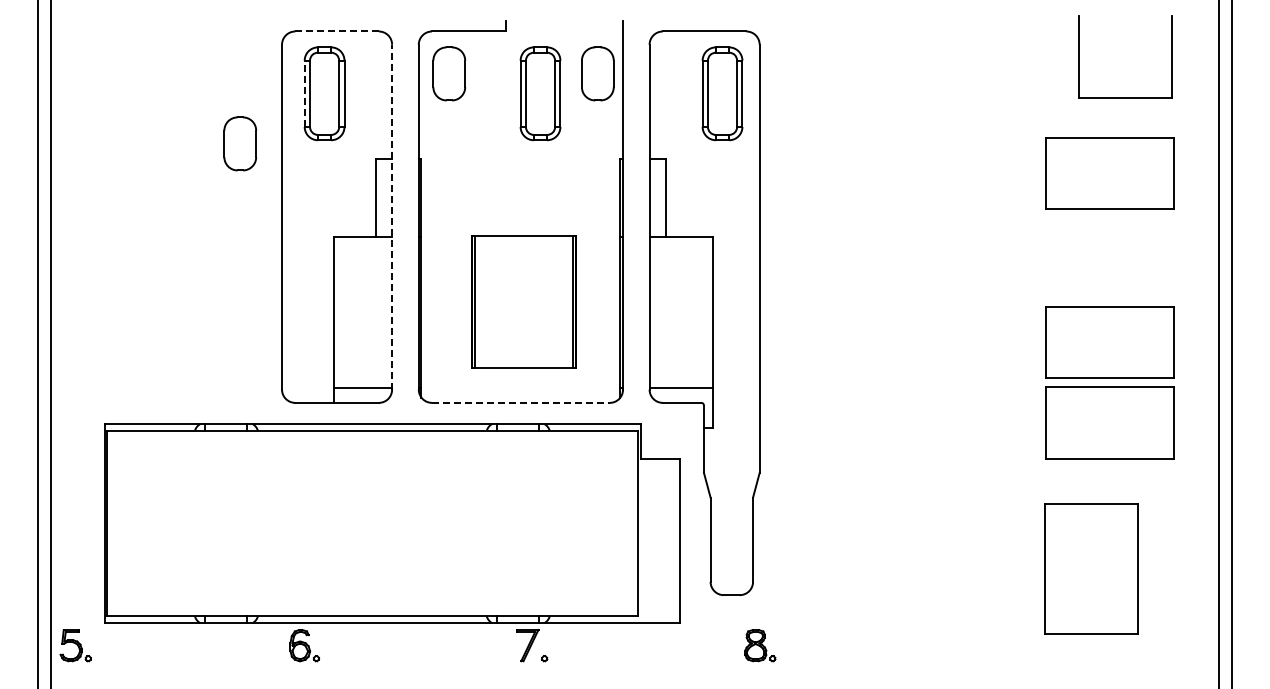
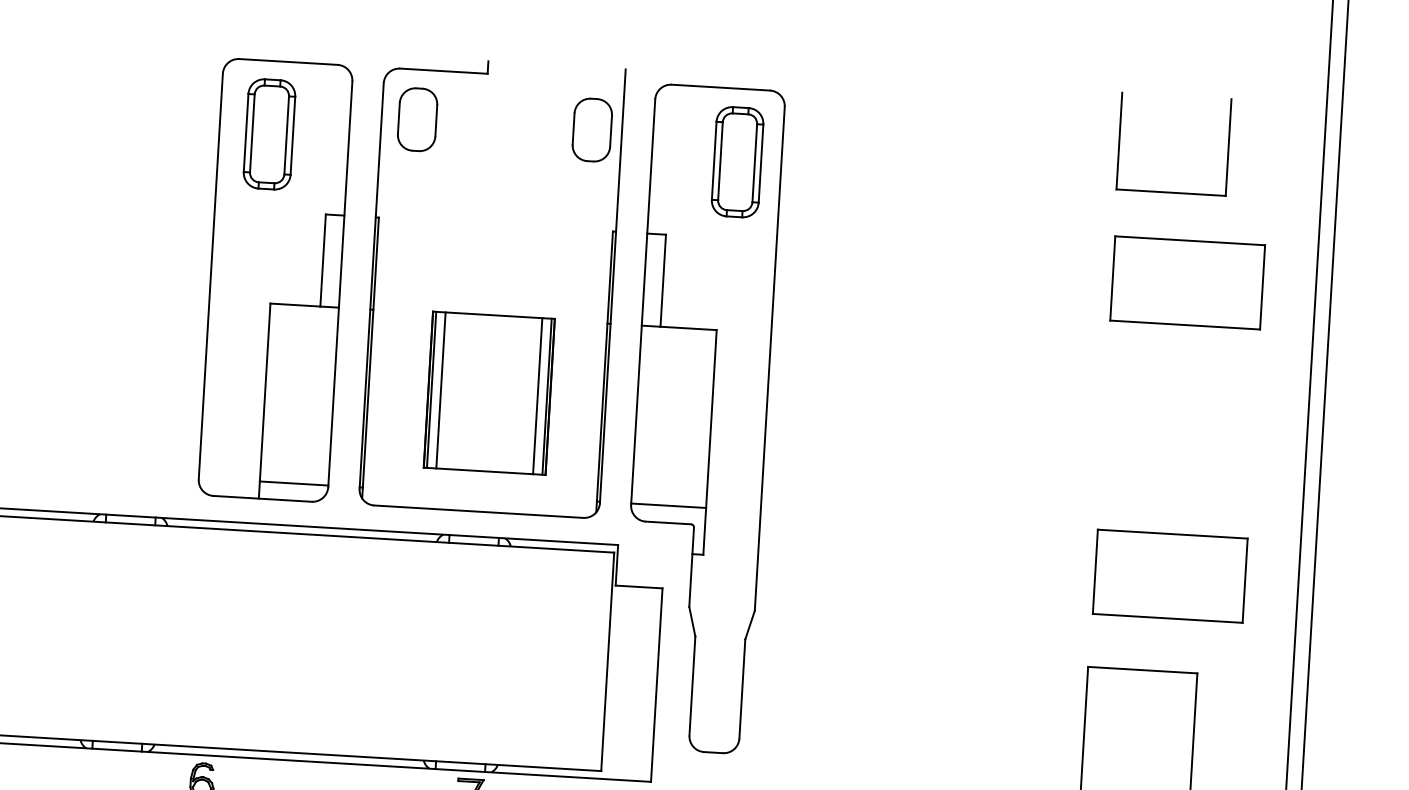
line: (337, 31) -> (289, 62), dashed -> solid
line: (304, 93) -> (245, 132), dashed -> solid
part: (540, 93) -> (523, 149), removed
part: (1125, 97) -> (1171, 192), moved
part: (240, 143) -> (167, 186), removed
line: (392, 216) -> (340, 283), dashed -> solid
line: (482, 301) -> (440, 389), added
line: (564, 301) -> (537, 395), added
part: (1109, 342) -> (1175, 481), removed
line: (520, 402) -> (478, 511), dashed -> solid

